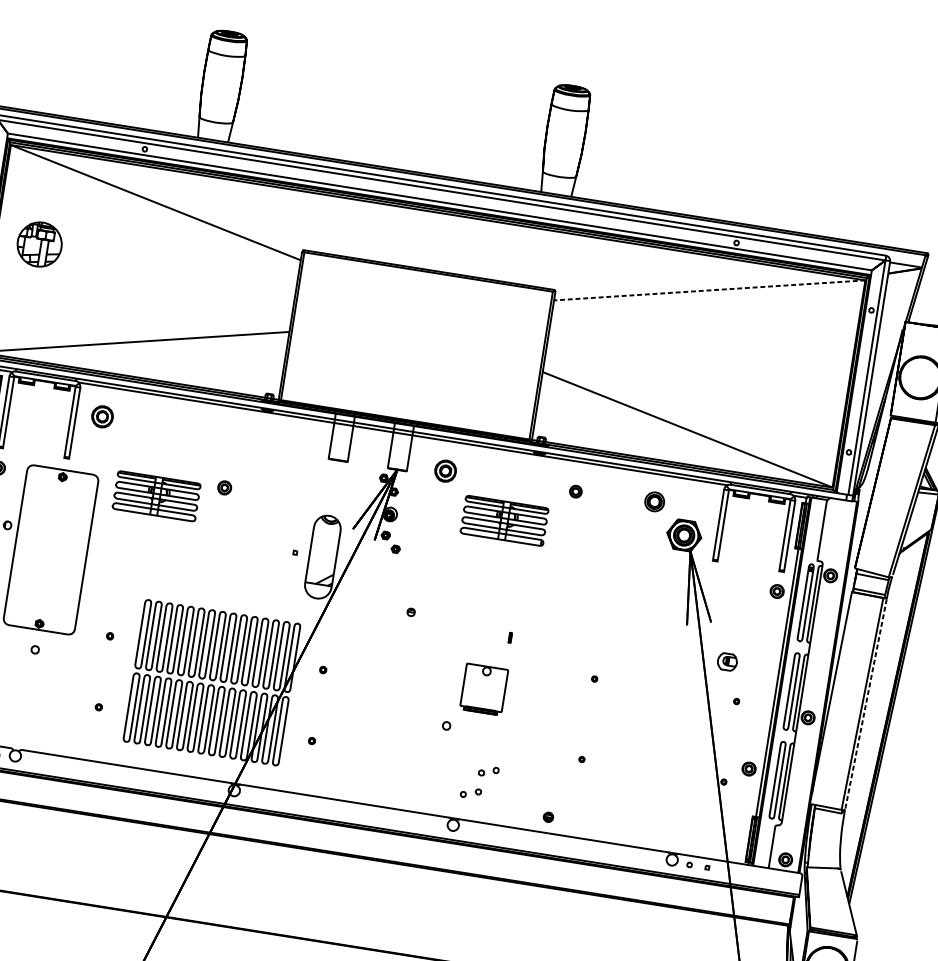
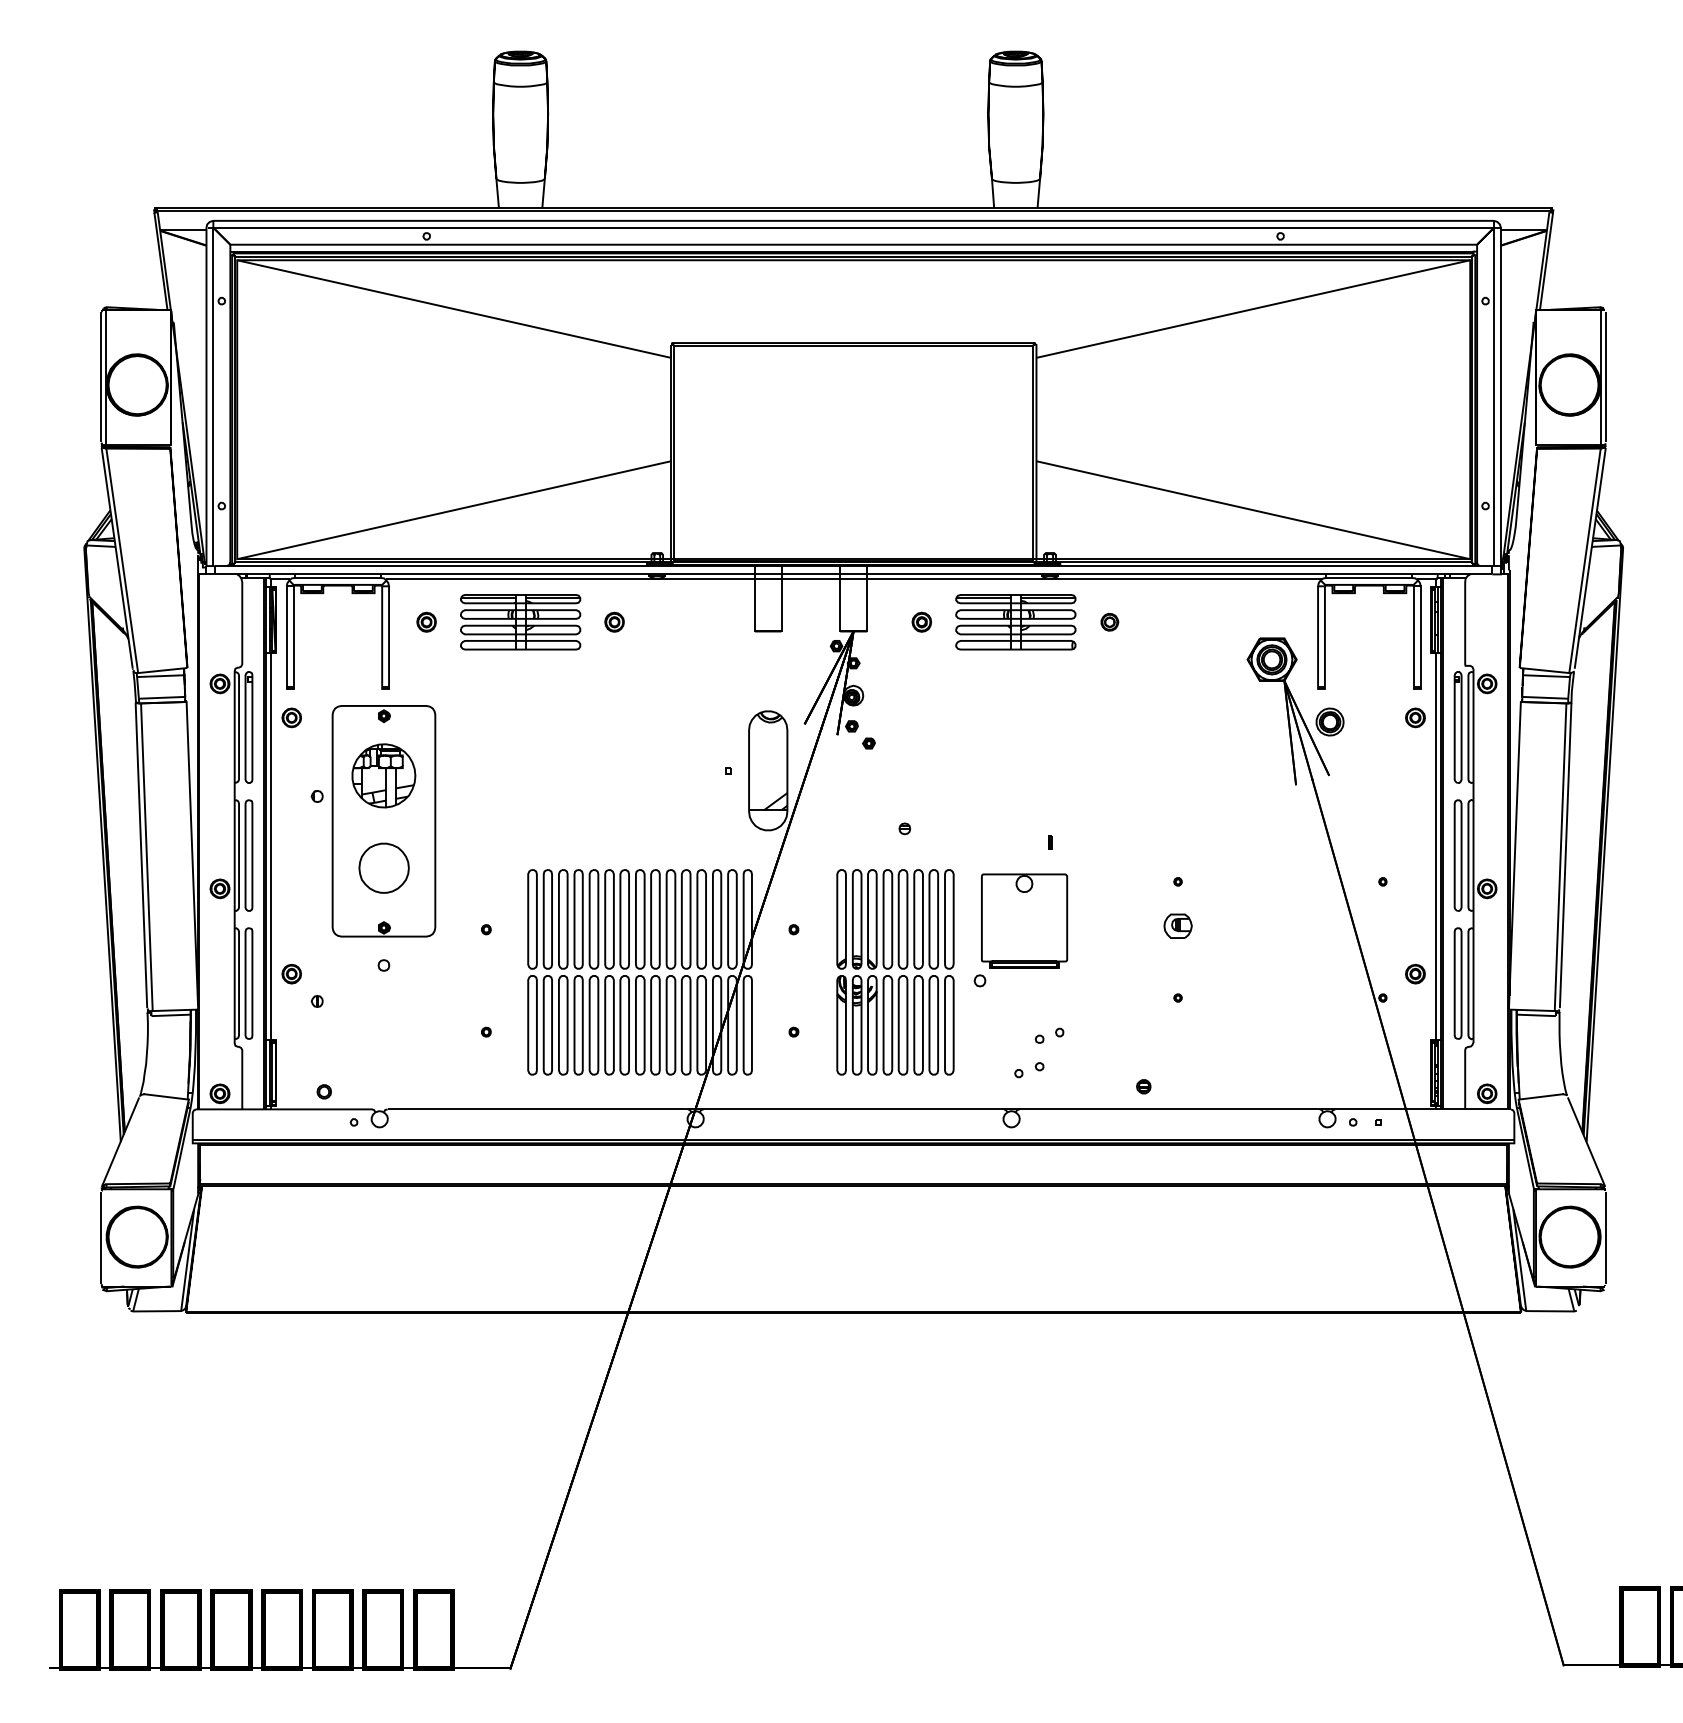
part: (39, 244) -> (383, 775), moved
line: (709, 290) -> (1252, 309), dashed -> solid
part: (102, 416) -> (426, 621), size x0.62
part: (445, 470) -> (921, 621), size x0.62
part: (224, 487) -> (614, 621), moved
part: (156, 496) -> (520, 622), moved
part: (654, 501) -> (1329, 721), moved
part: (504, 520) -> (1015, 622), moved
part: (45, 581) -> (383, 867), added
part: (727, 661) -> (1177, 925), moved
part: (484, 688) -> (1024, 920), size x1.43
line: (866, 703) -> (1565, 855), dashed -> solid
part: (388, 710) -> (895, 972), added

